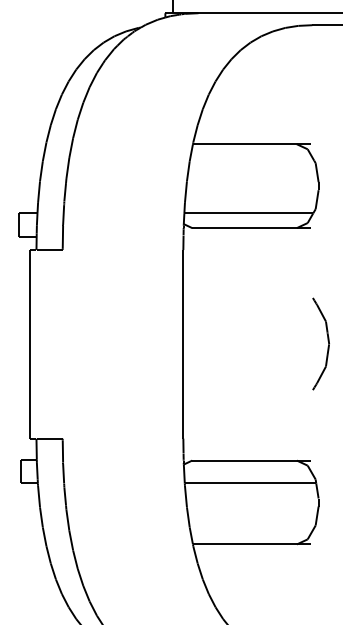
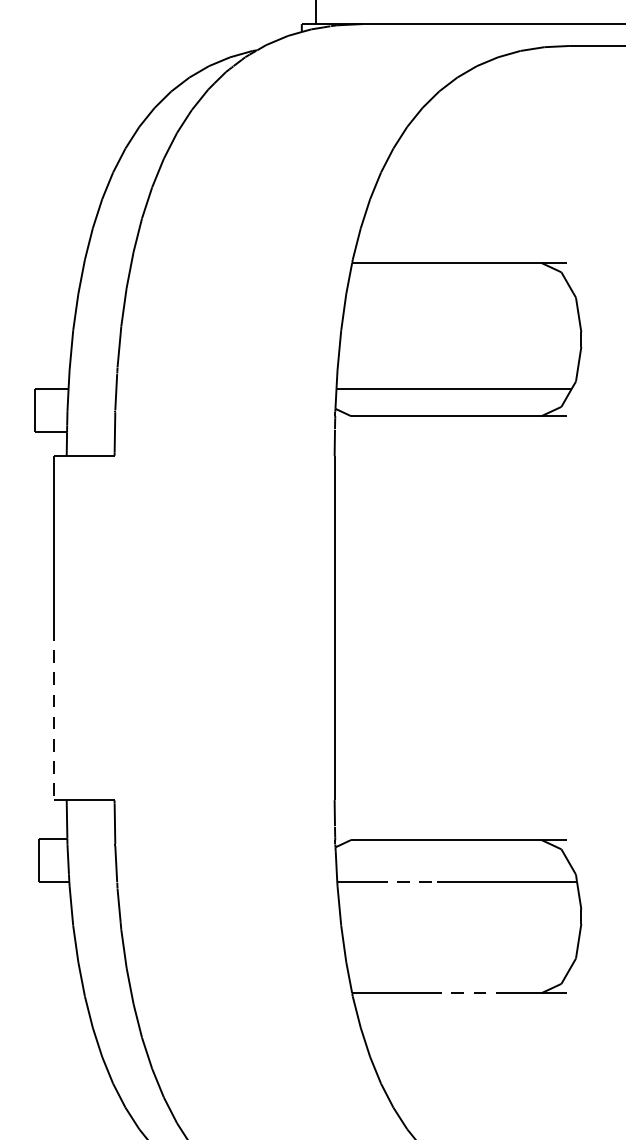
part: (327, 341) -> (597, 622), removed
line: (29, 392) -> (53, 715), solid -> dashed
line: (223, 483) -> (407, 881), solid -> dashed
line: (259, 544) -> (473, 993), solid -> dashed

